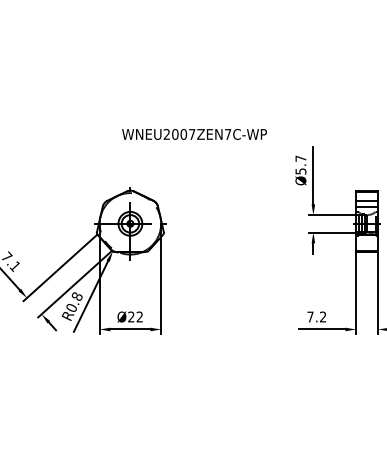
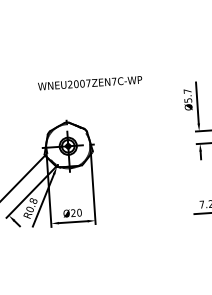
text: (194, 134) -> (90, 83), moved
text: (139, 316) -> (79, 212), Ø22 -> Ø20

